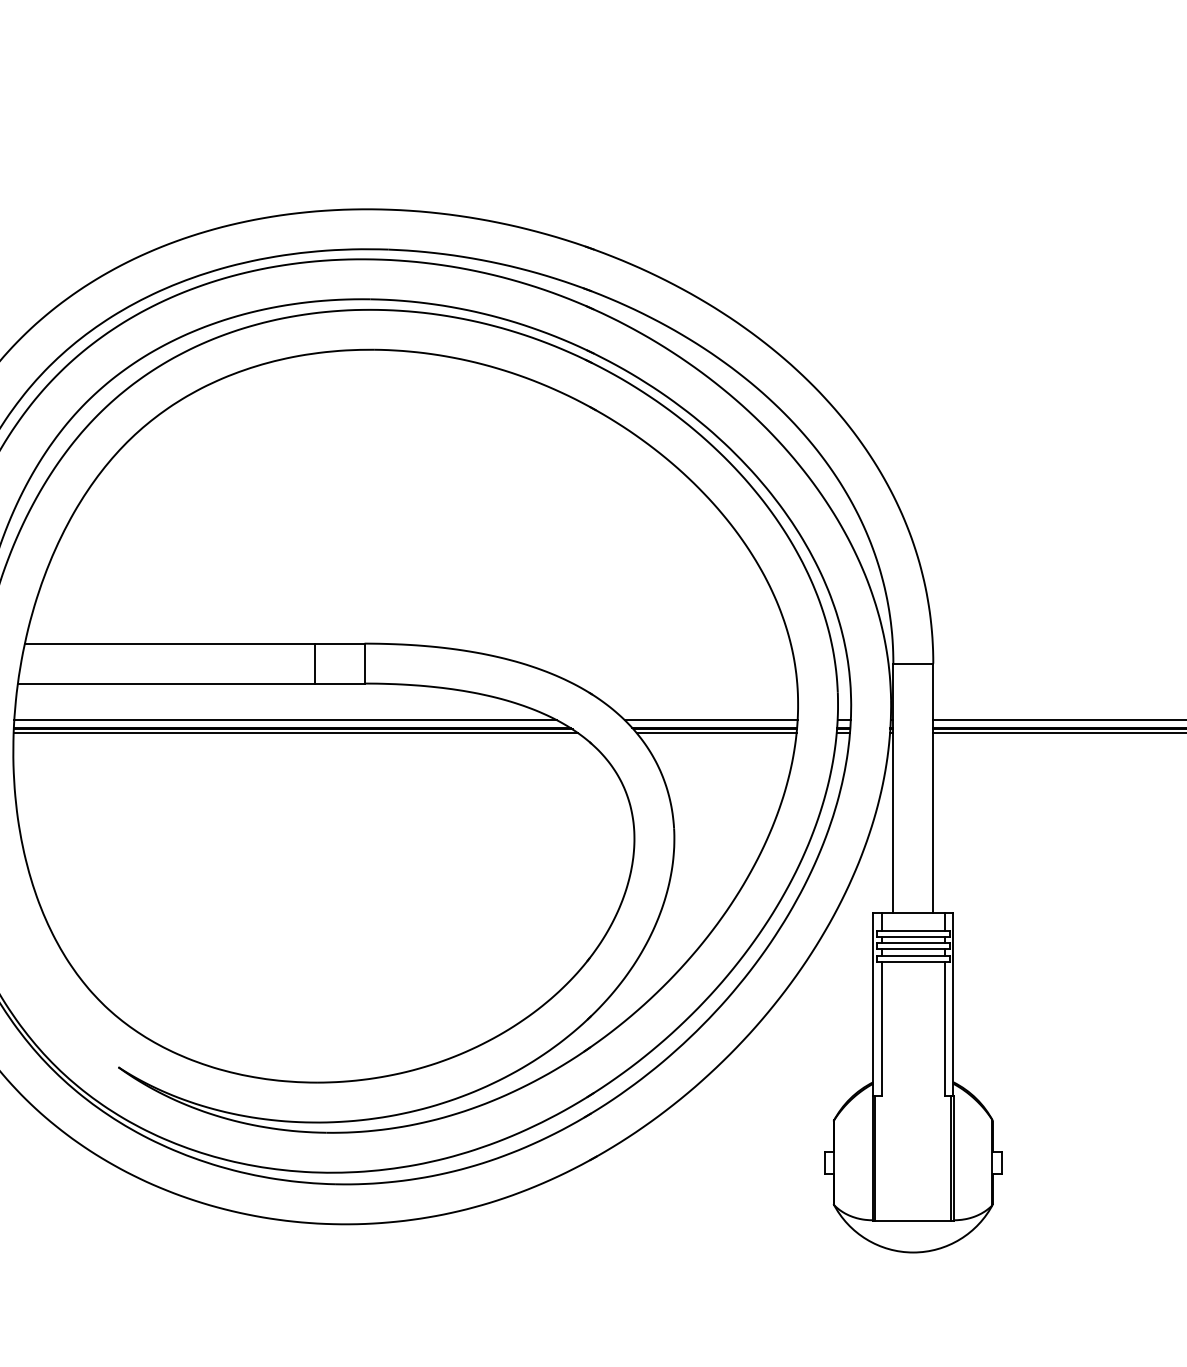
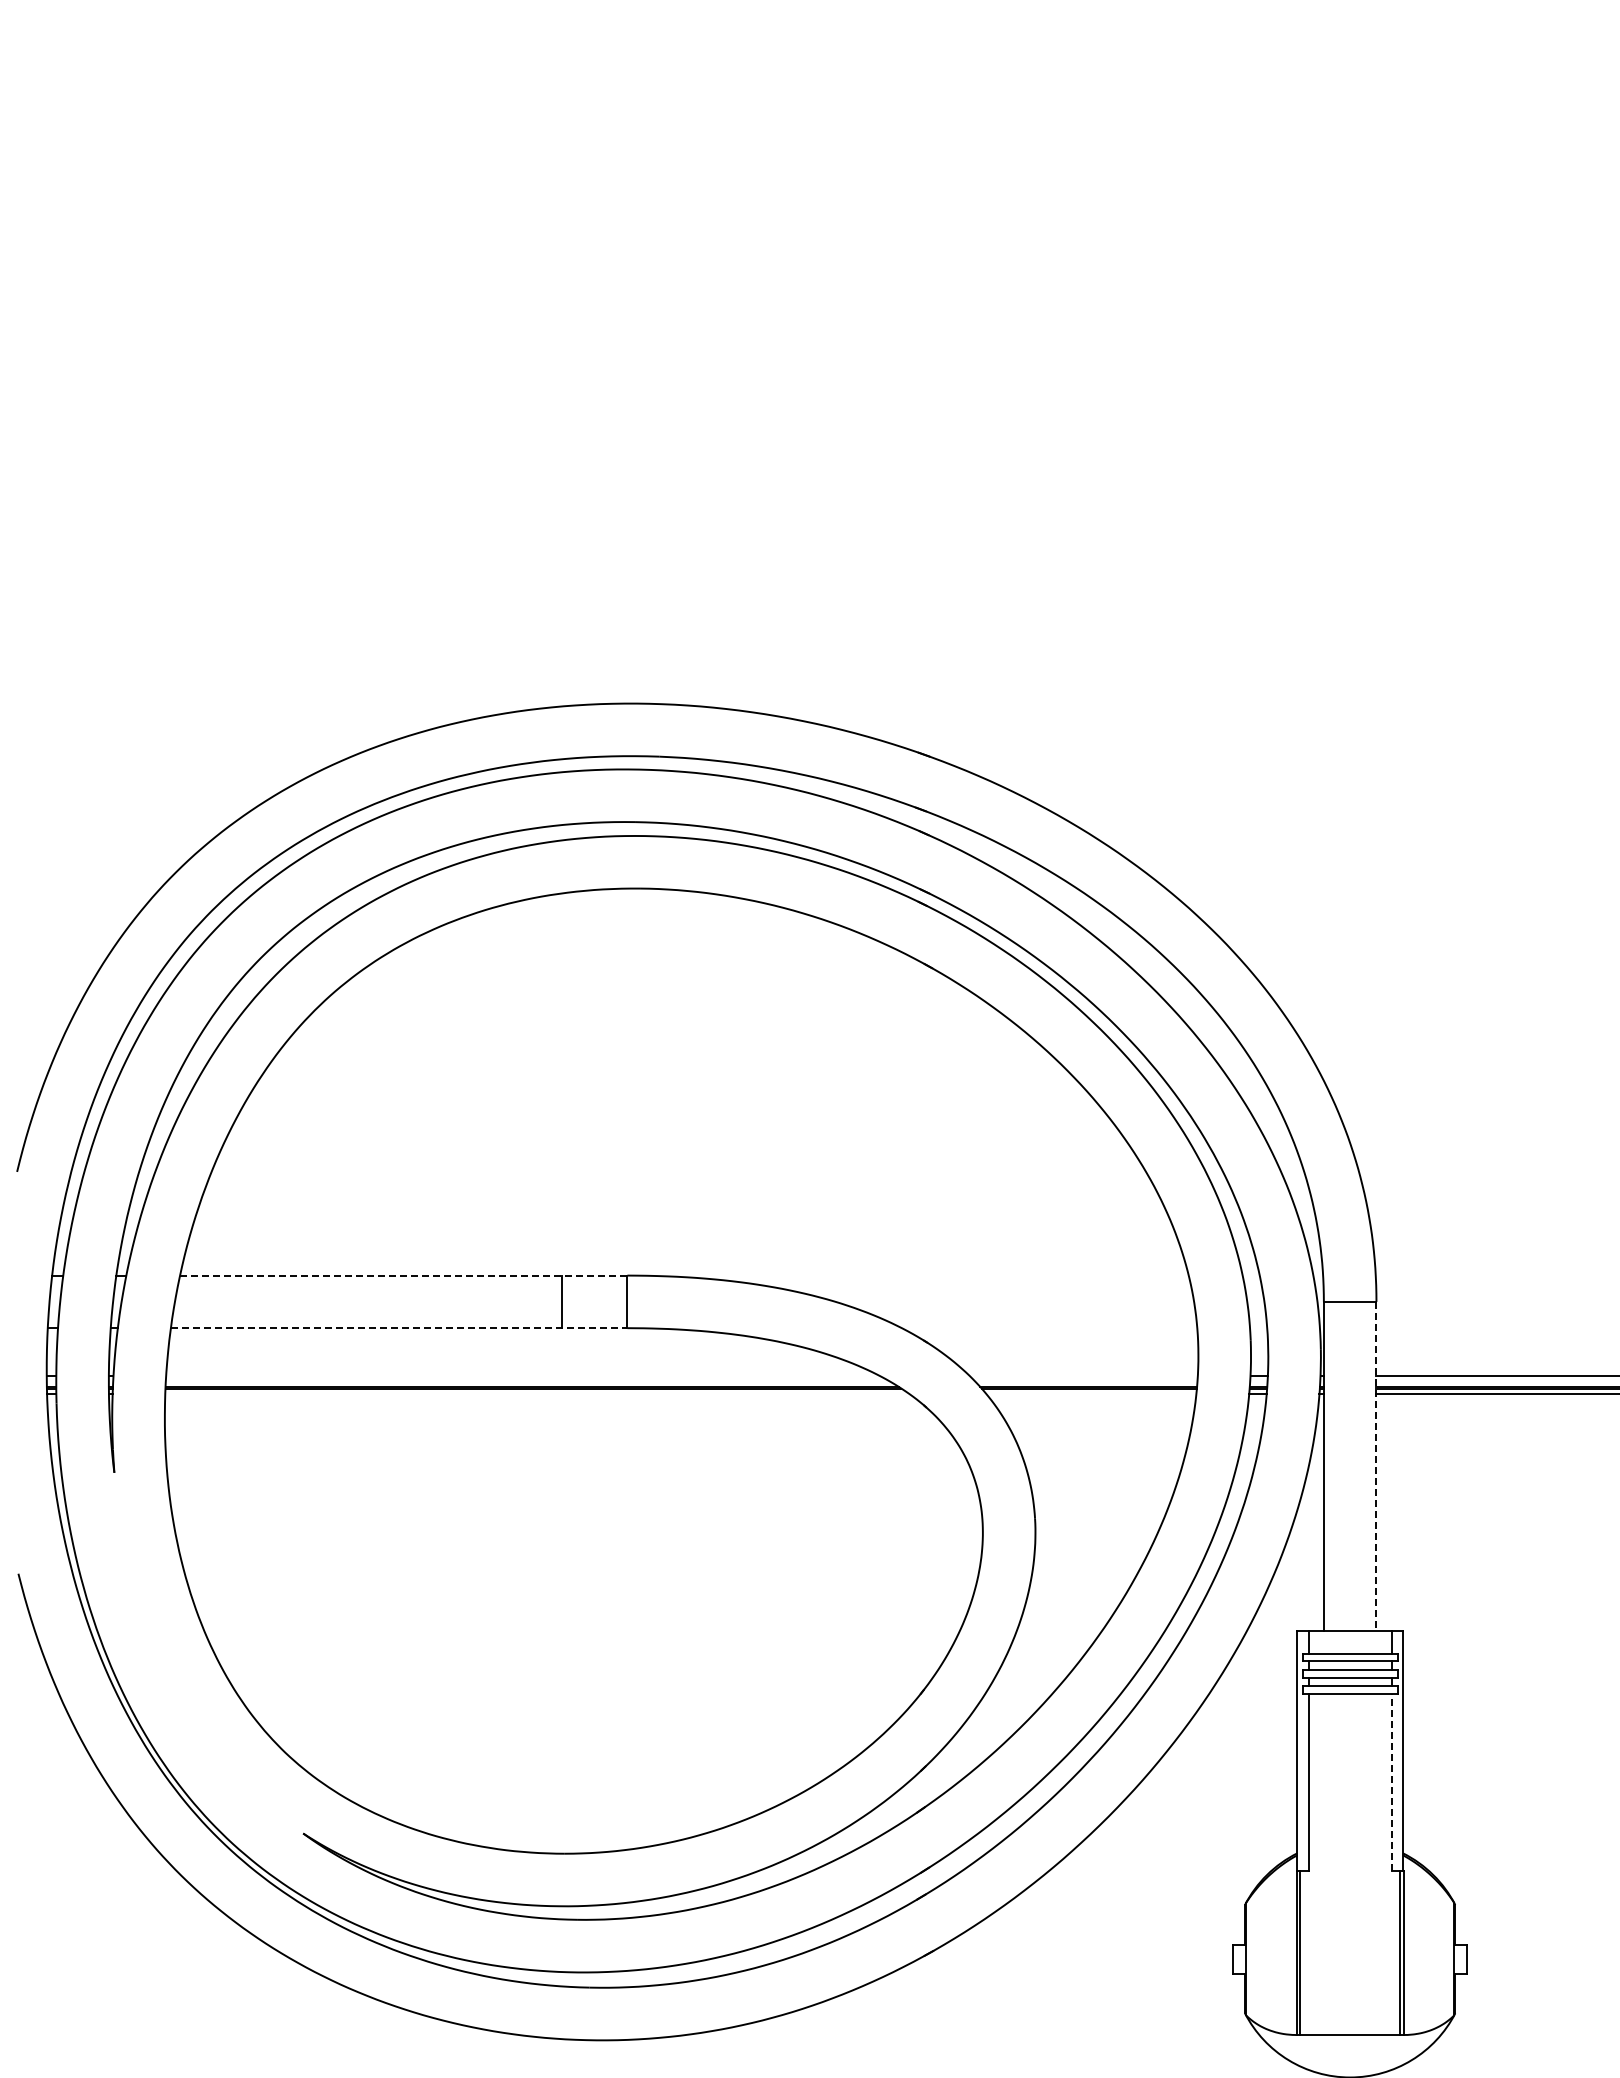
line: (194, 643) -> (403, 1275), solid -> dashed
line: (191, 683) -> (399, 1328), solid -> dashed
line: (285, 720) -> (523, 1376), removed
line: (710, 720) -> (1083, 1376), removed
line: (296, 733) -> (537, 1393), removed
line: (716, 733) -> (1091, 1393), removed
line: (933, 788) -> (1376, 1466), solid -> dashed
line: (944, 1028) -> (1391, 1782), solid -> dashed

